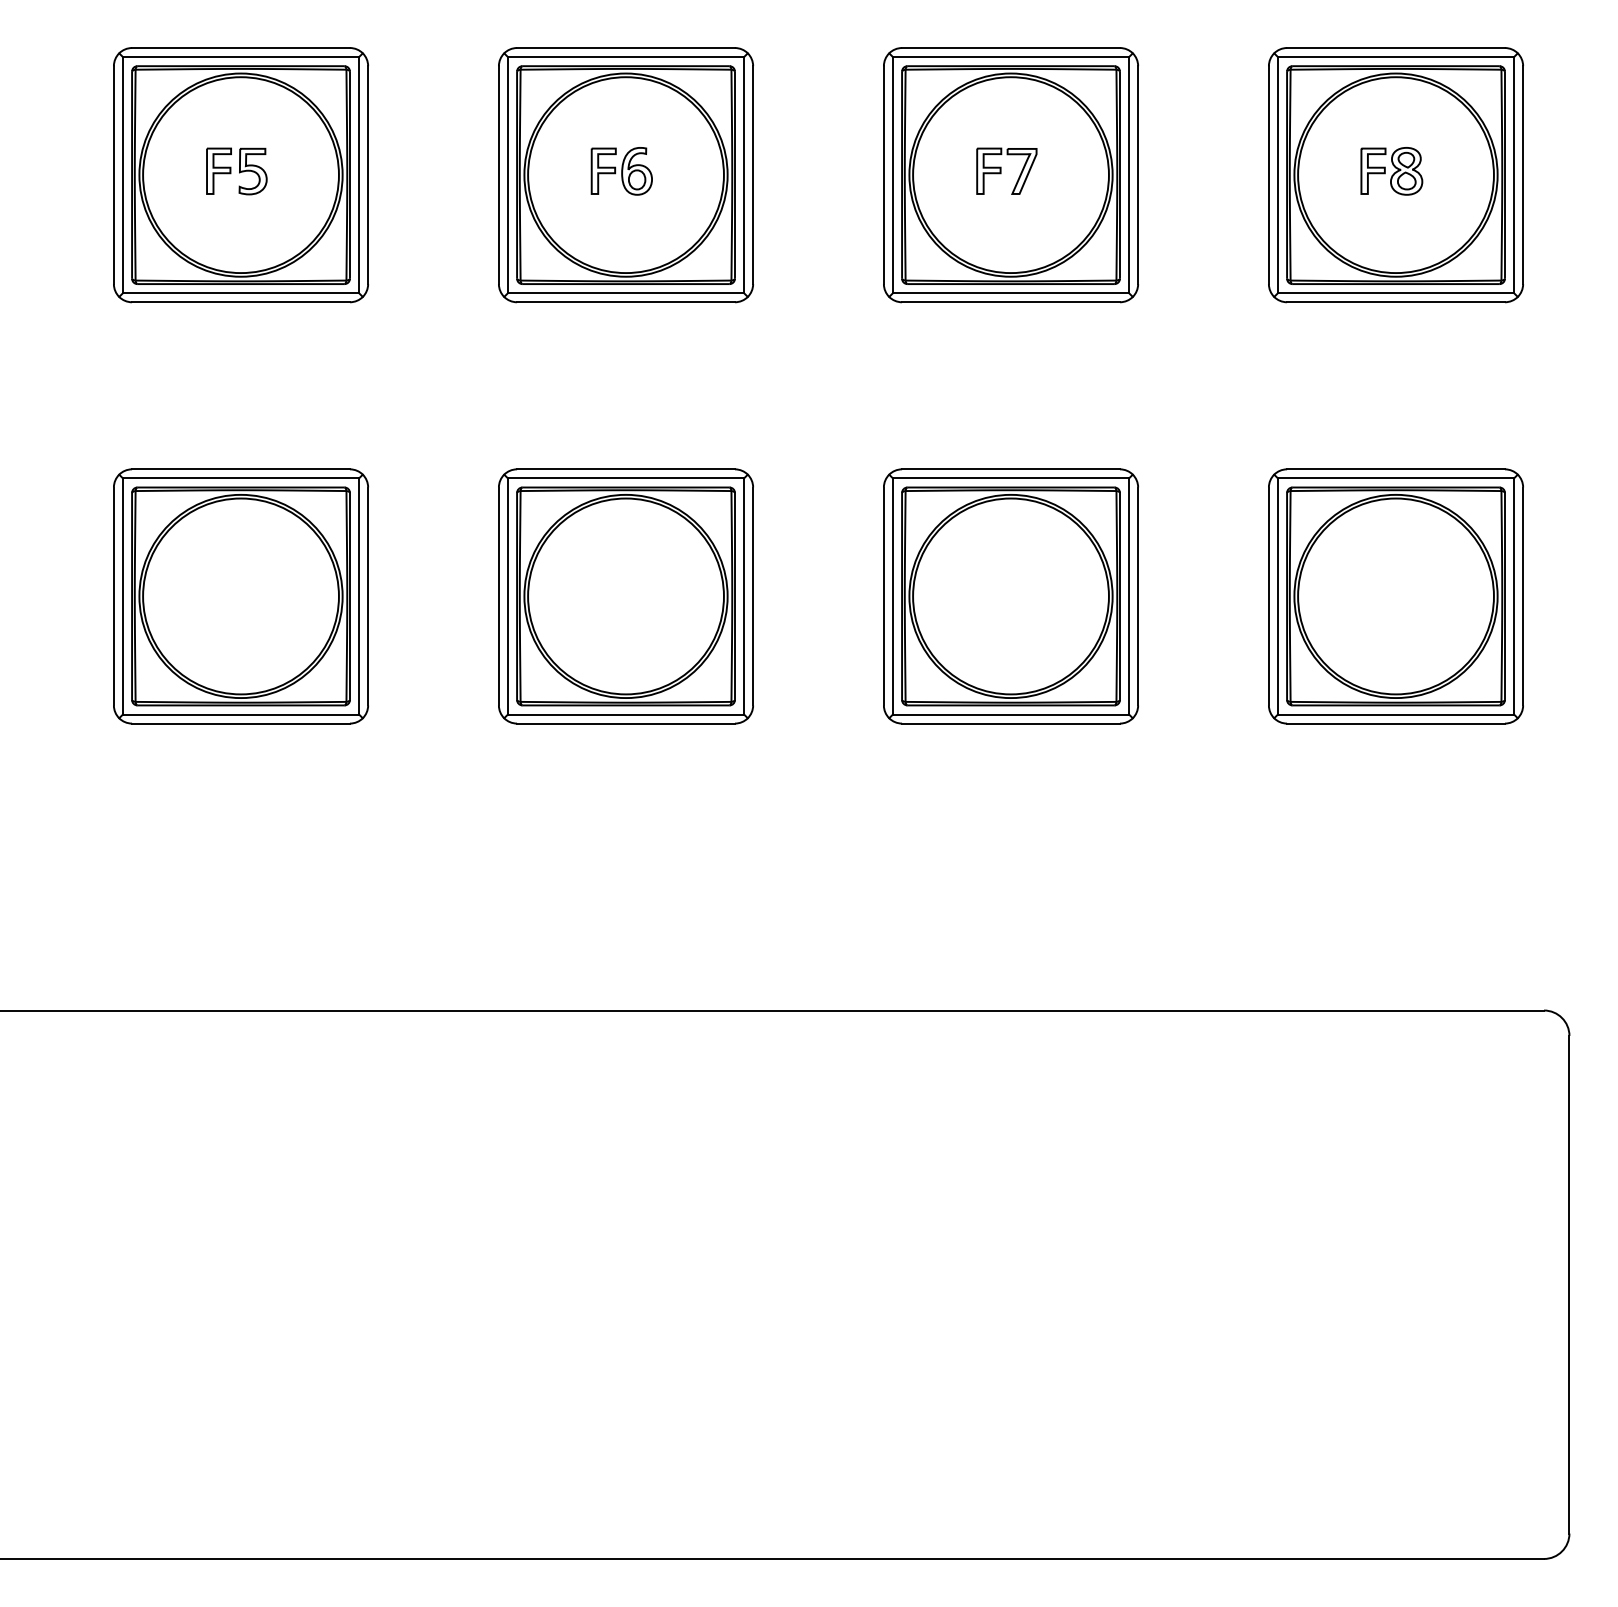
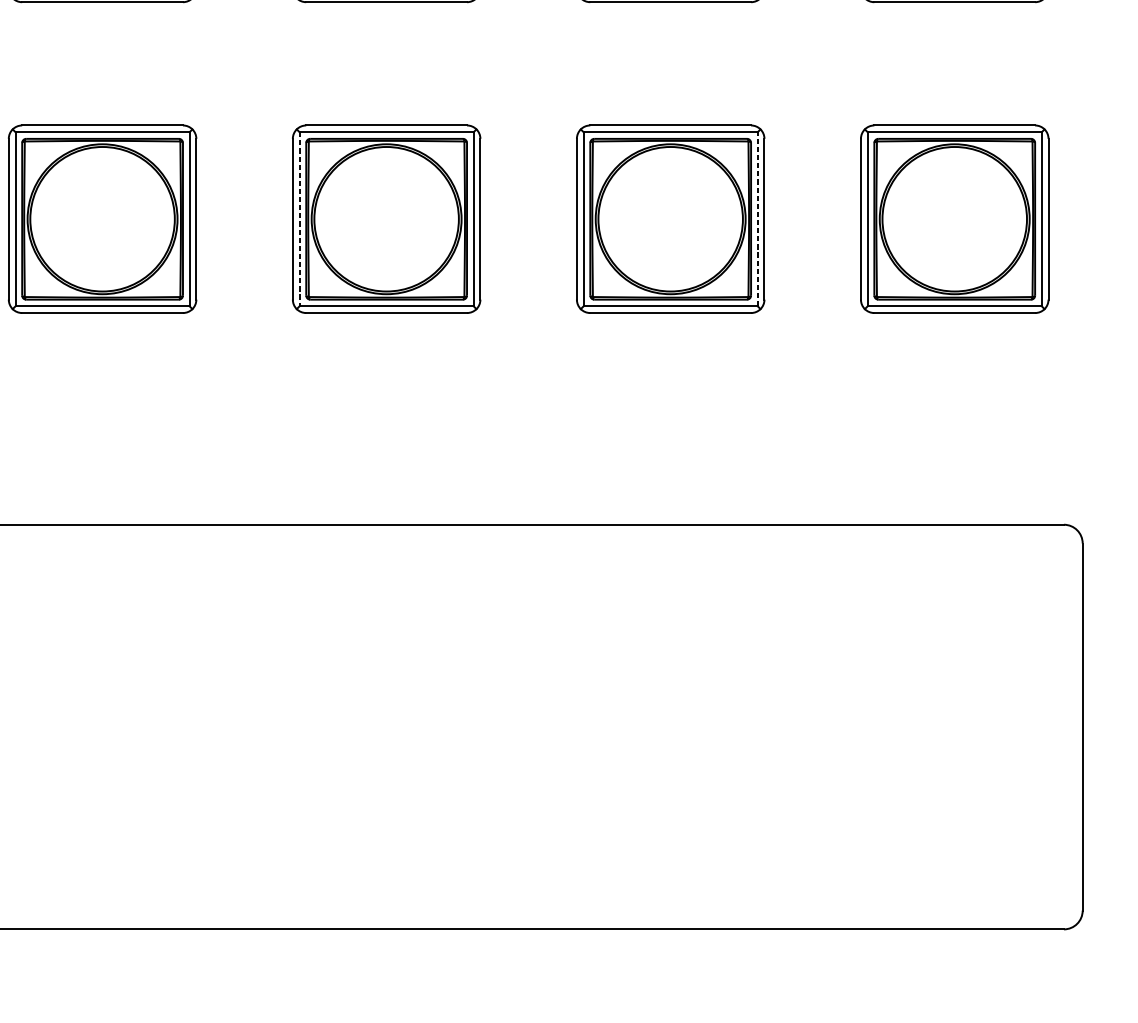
line: (1129, 595) -> (758, 218), solid -> dashed
line: (507, 596) -> (299, 219), solid -> dashed

